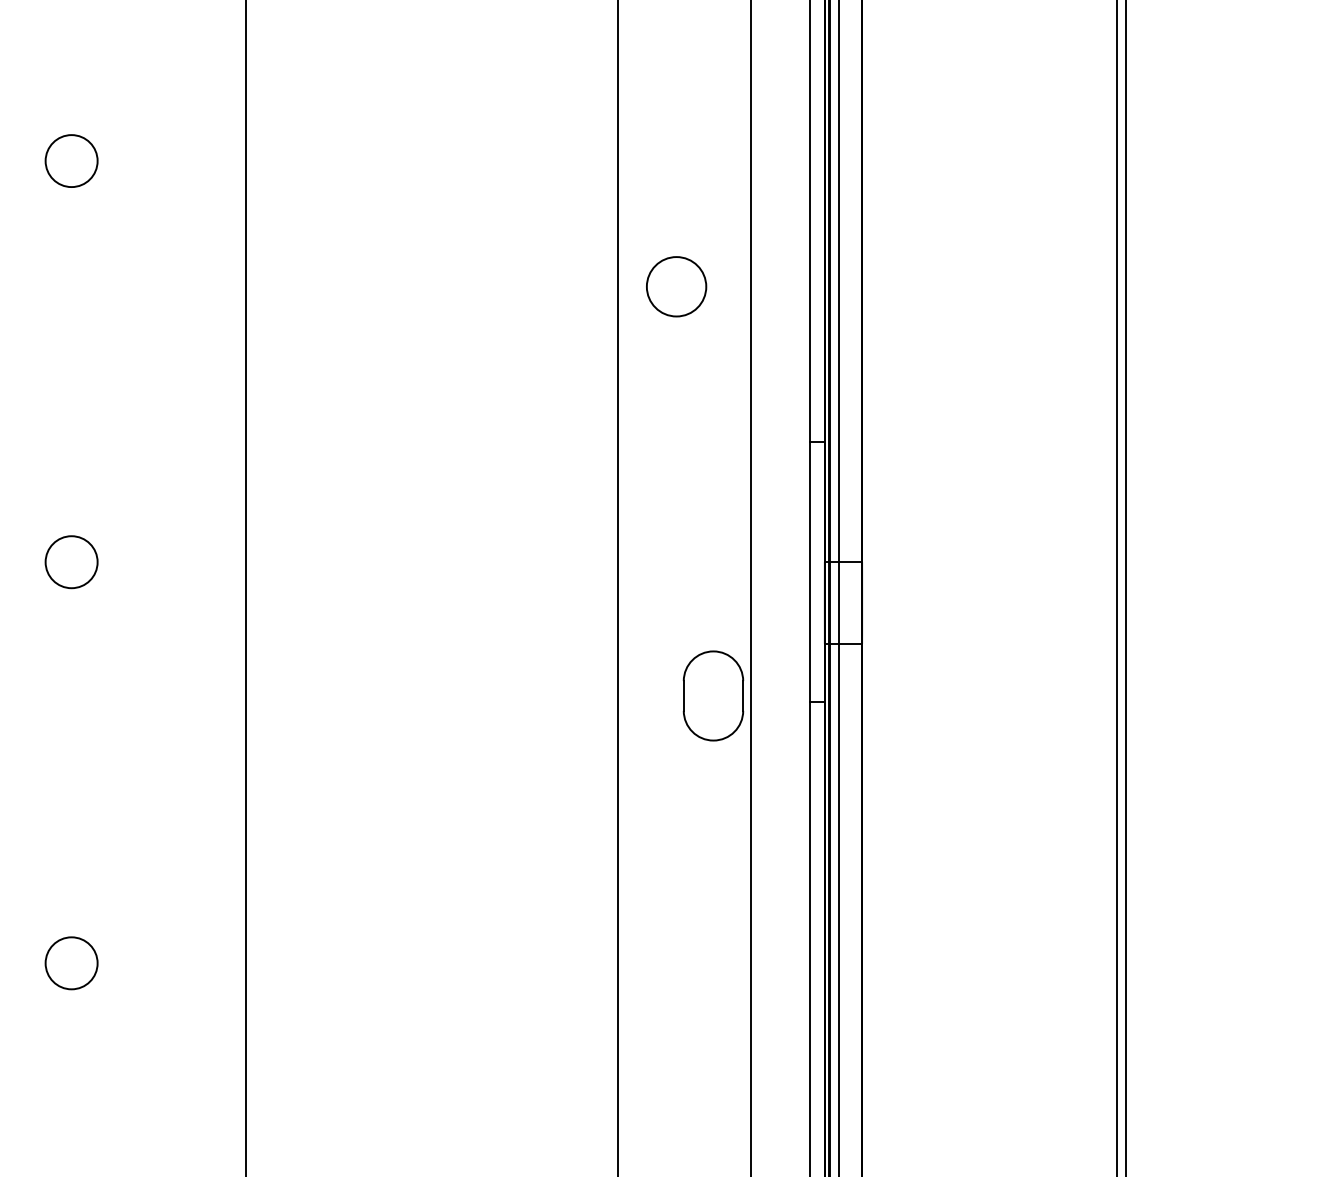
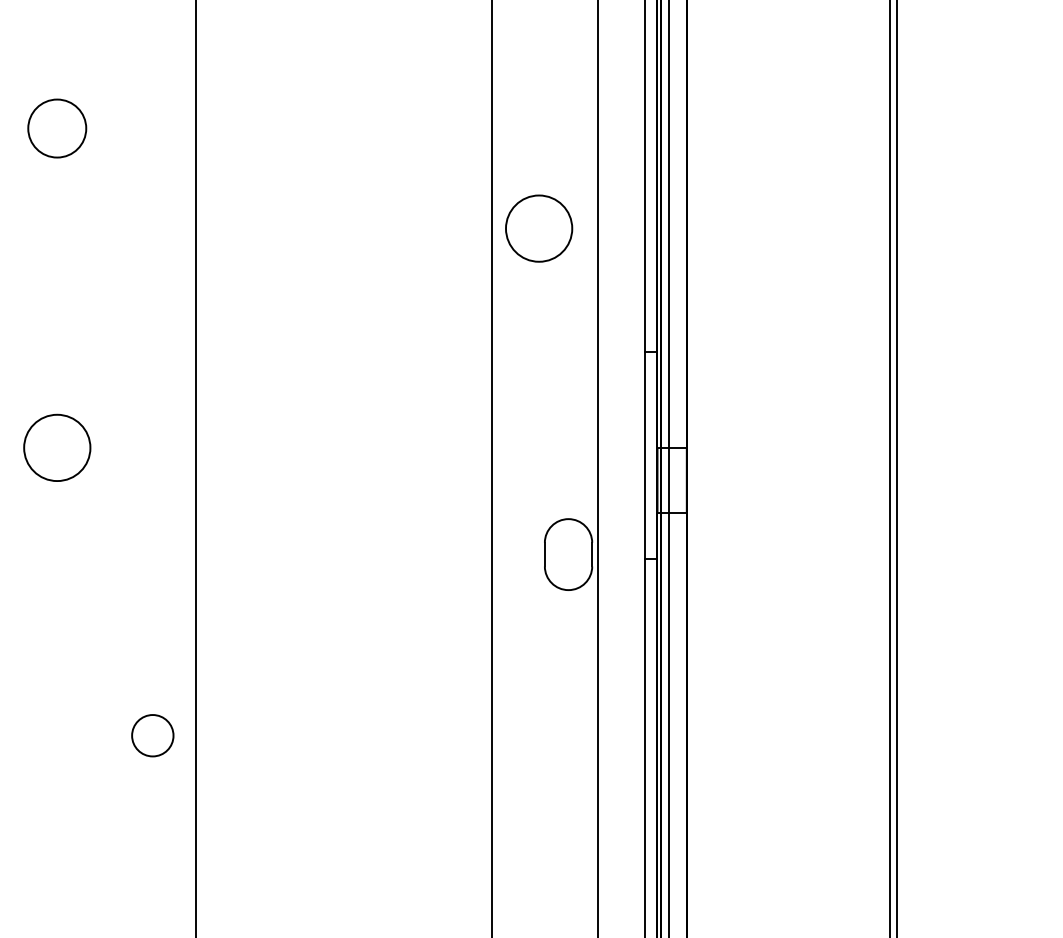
circle: (71, 160) -> (57, 128), size x1.4
circle: (676, 286) -> (539, 228), size x1.4
circle: (71, 562) -> (57, 448), size x1.6
circle: (71, 963) -> (152, 735), moved

